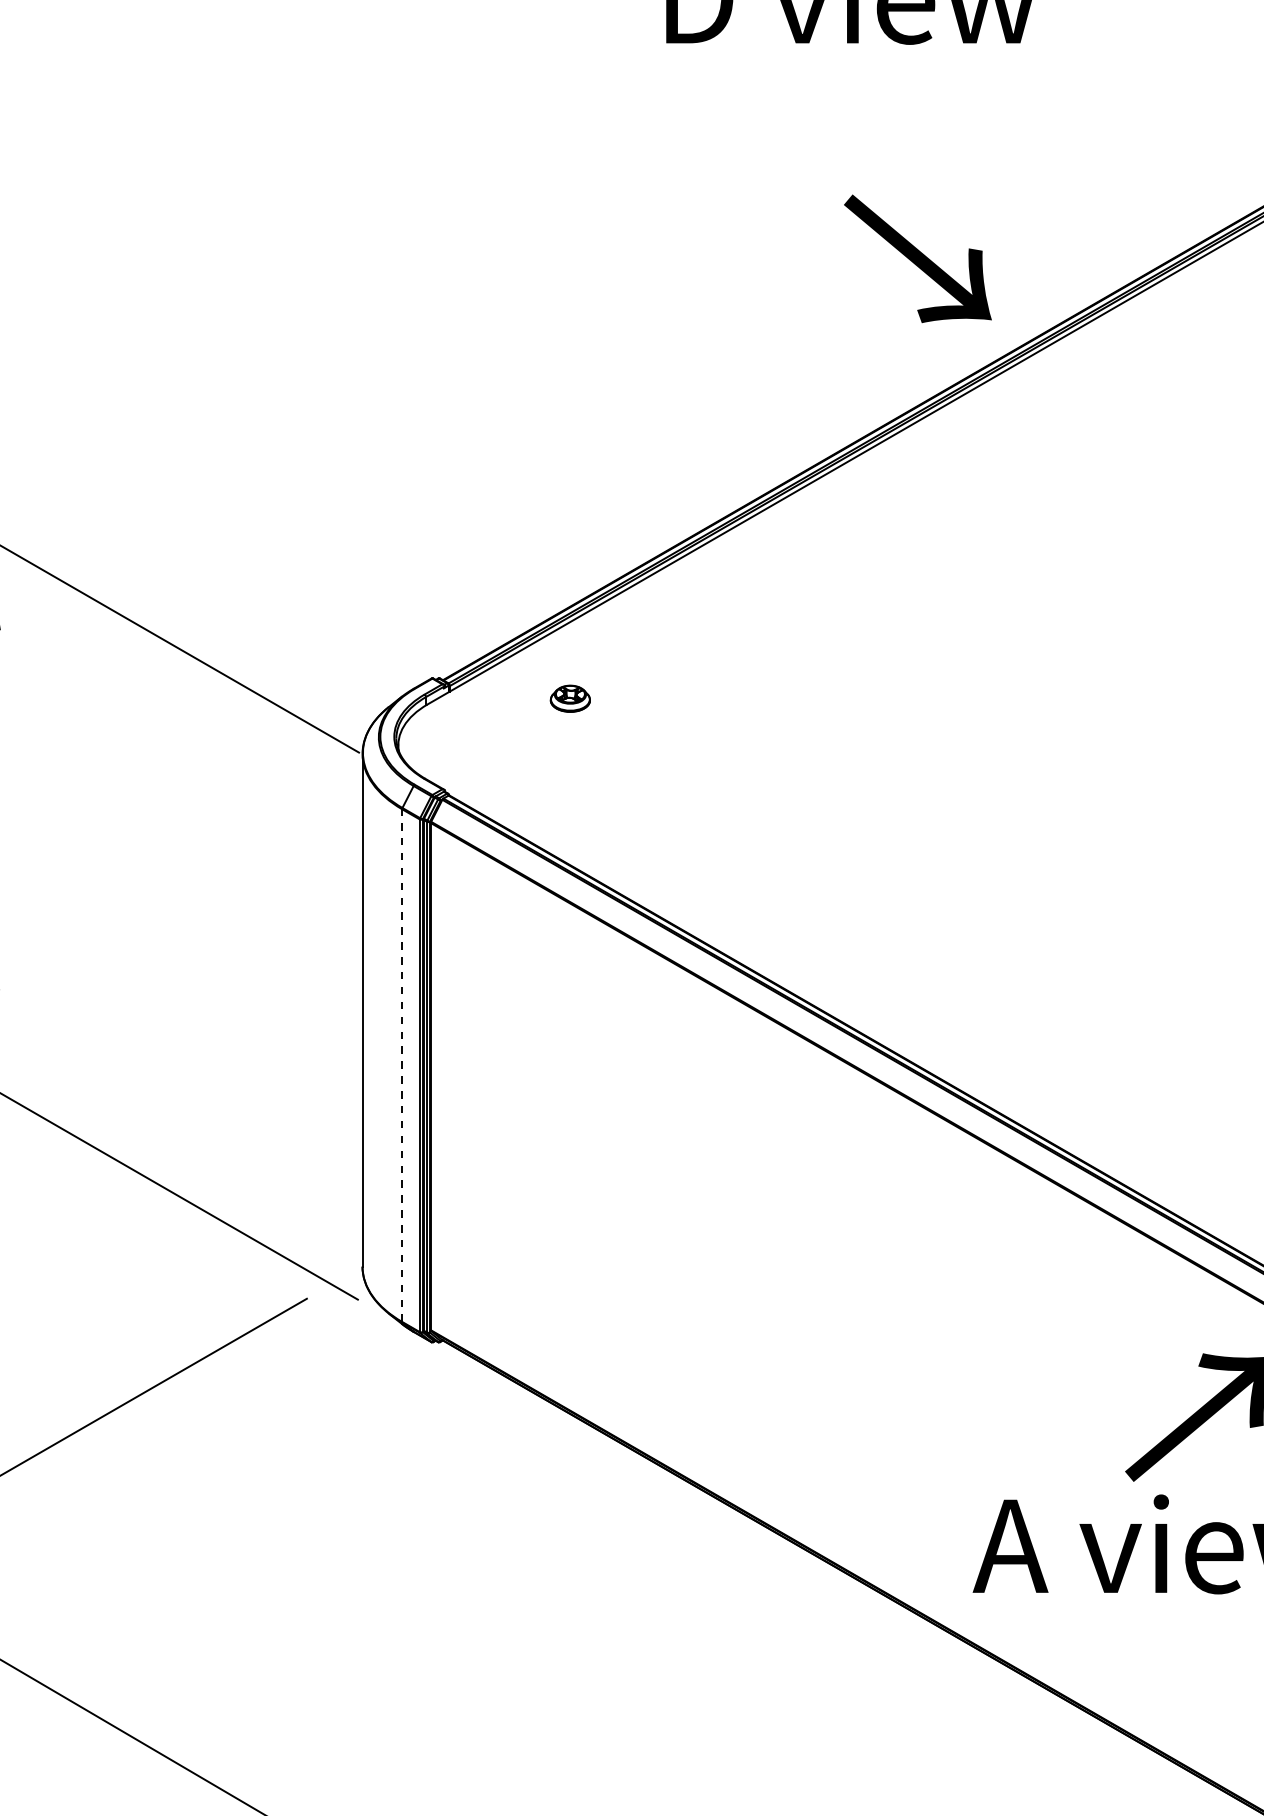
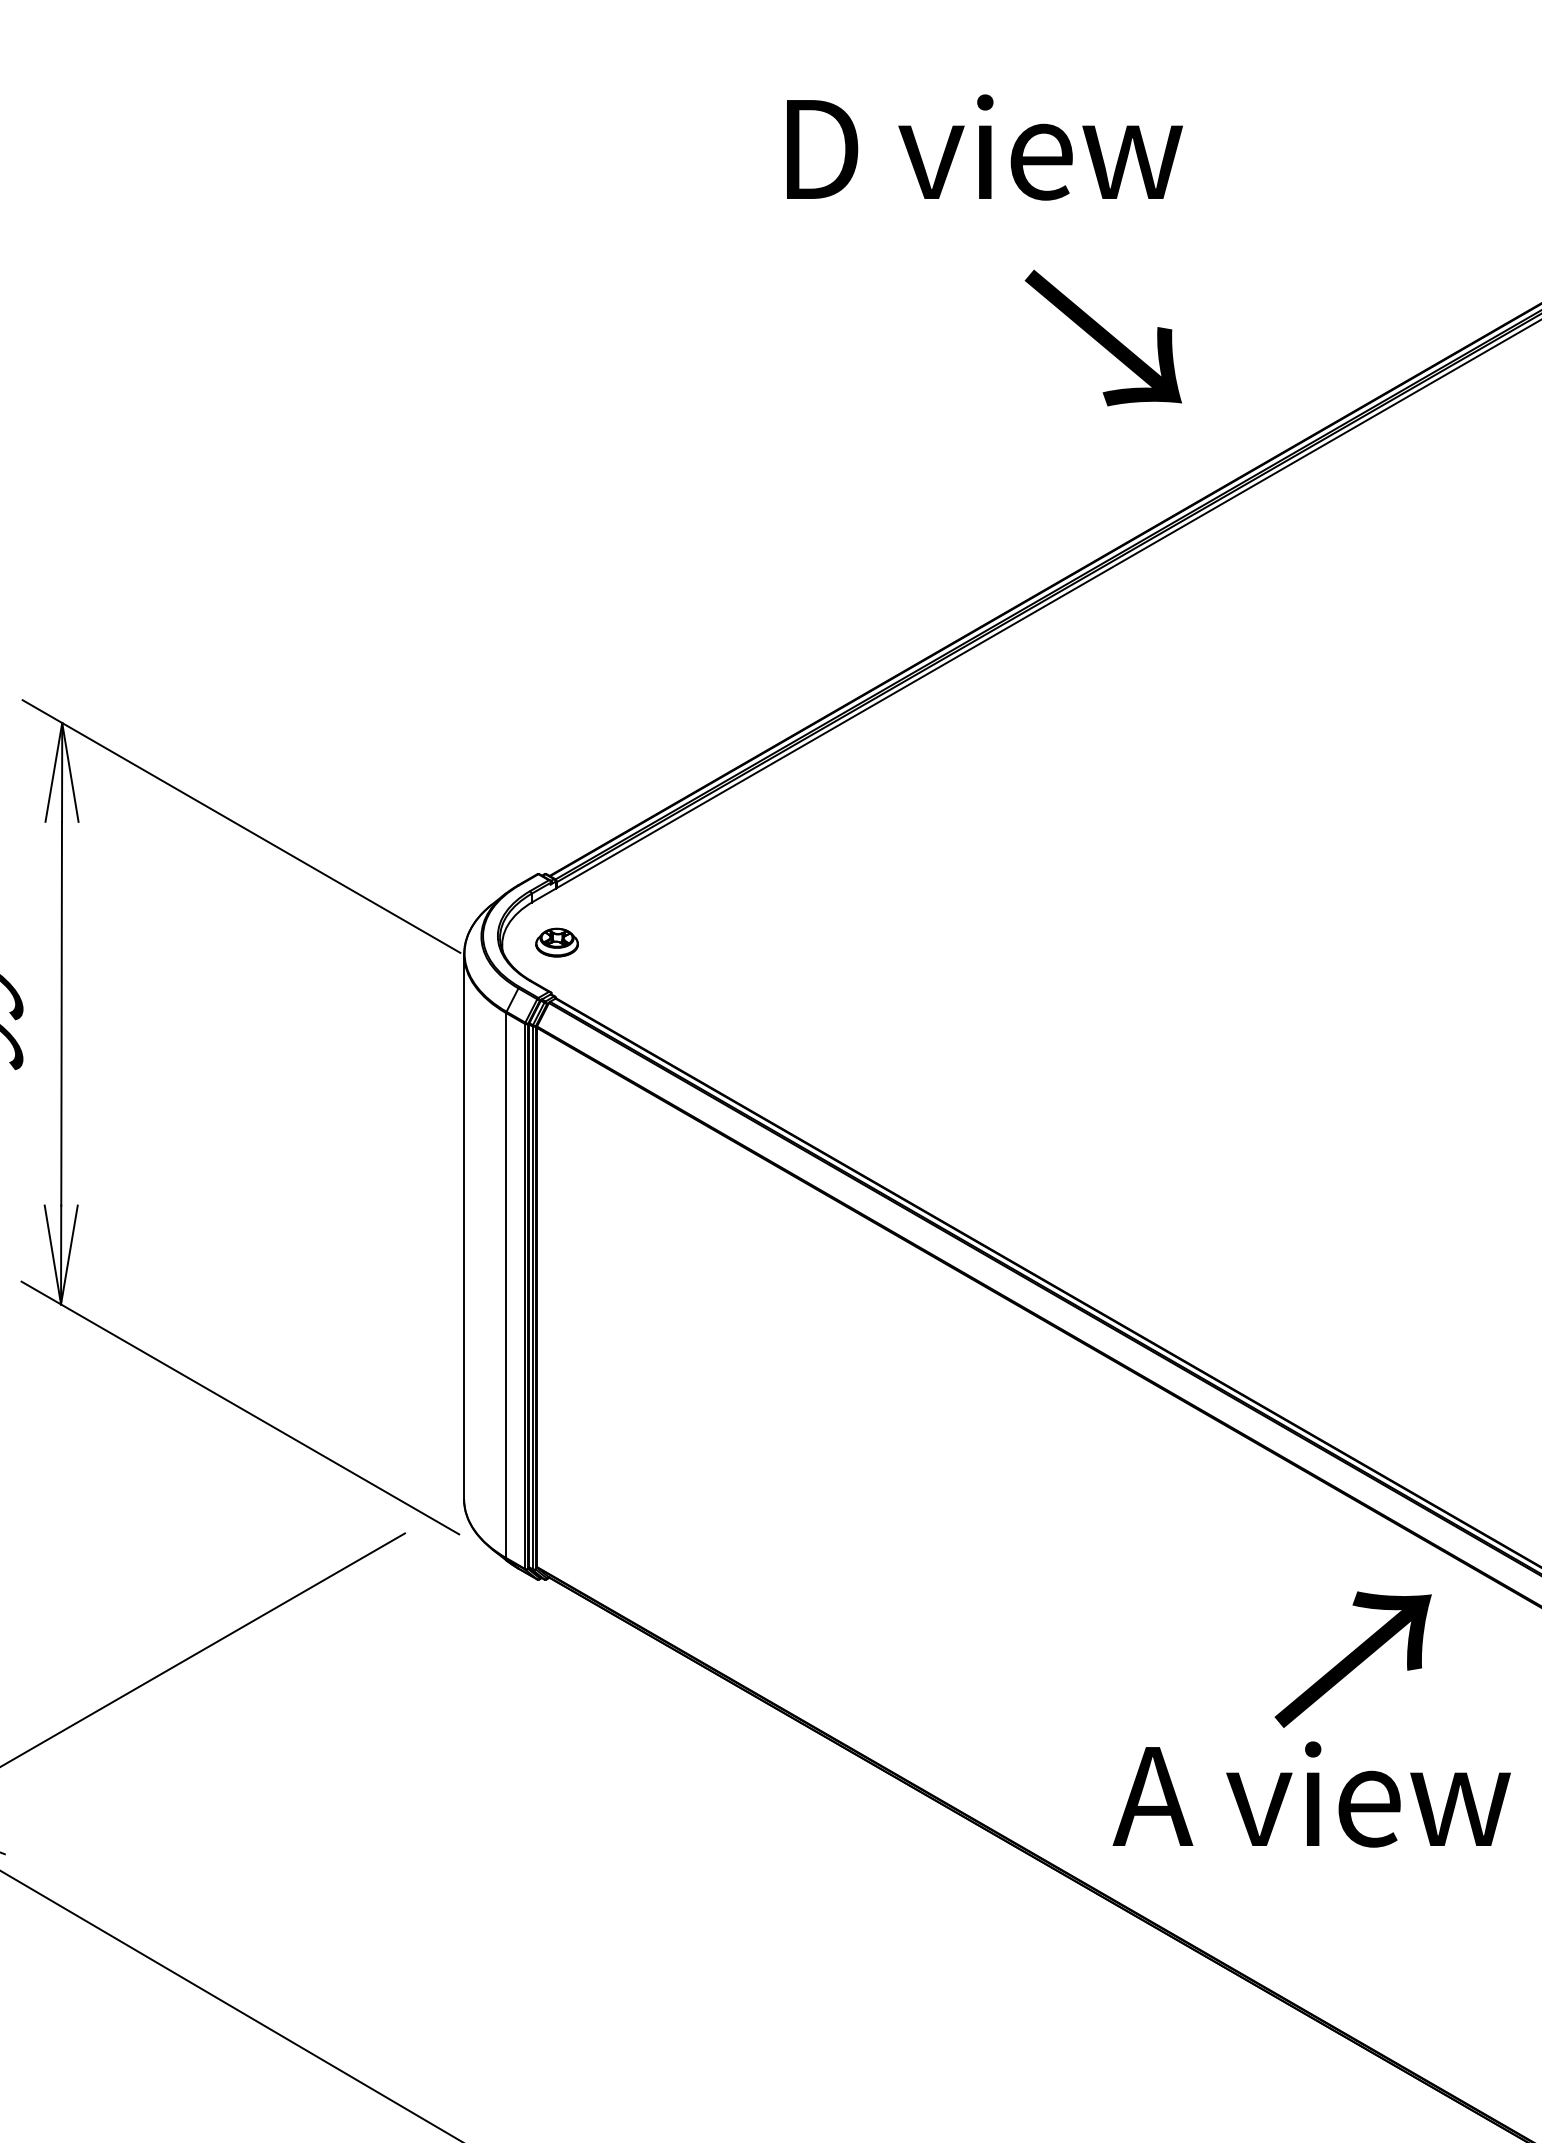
text: (917, 258) -> (1102, 337), moved
part: (569, 698) -> (556, 942), moved
line: (402, 1065) -> (506, 1285), dashed -> solid

